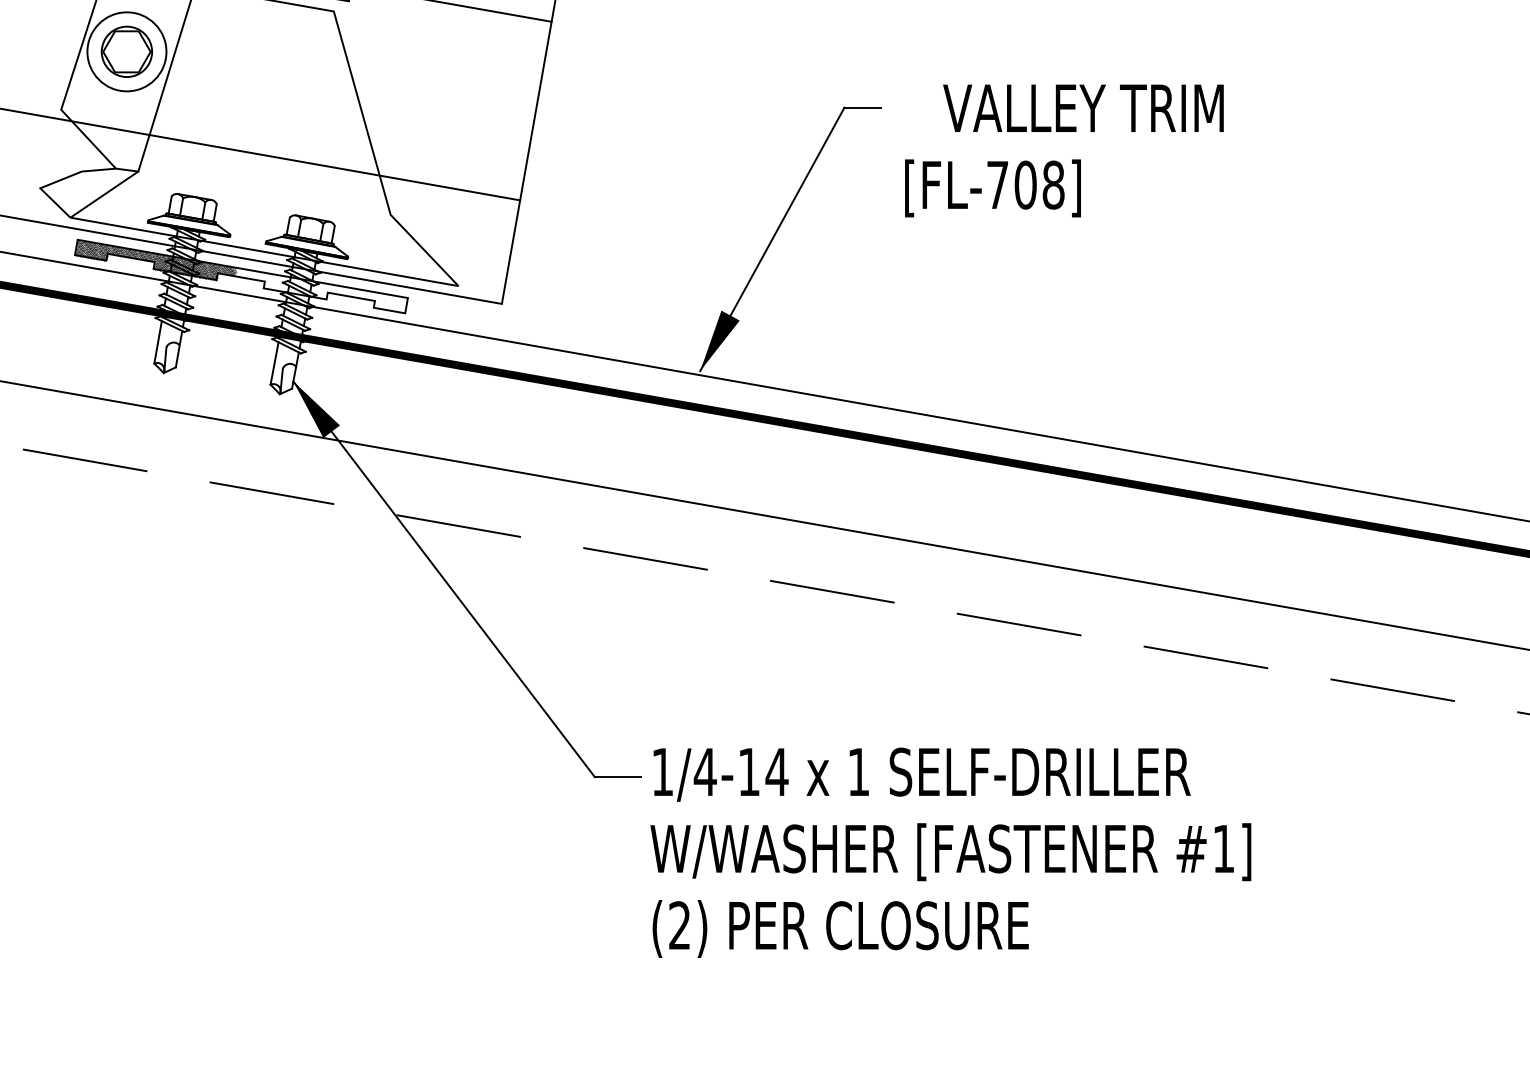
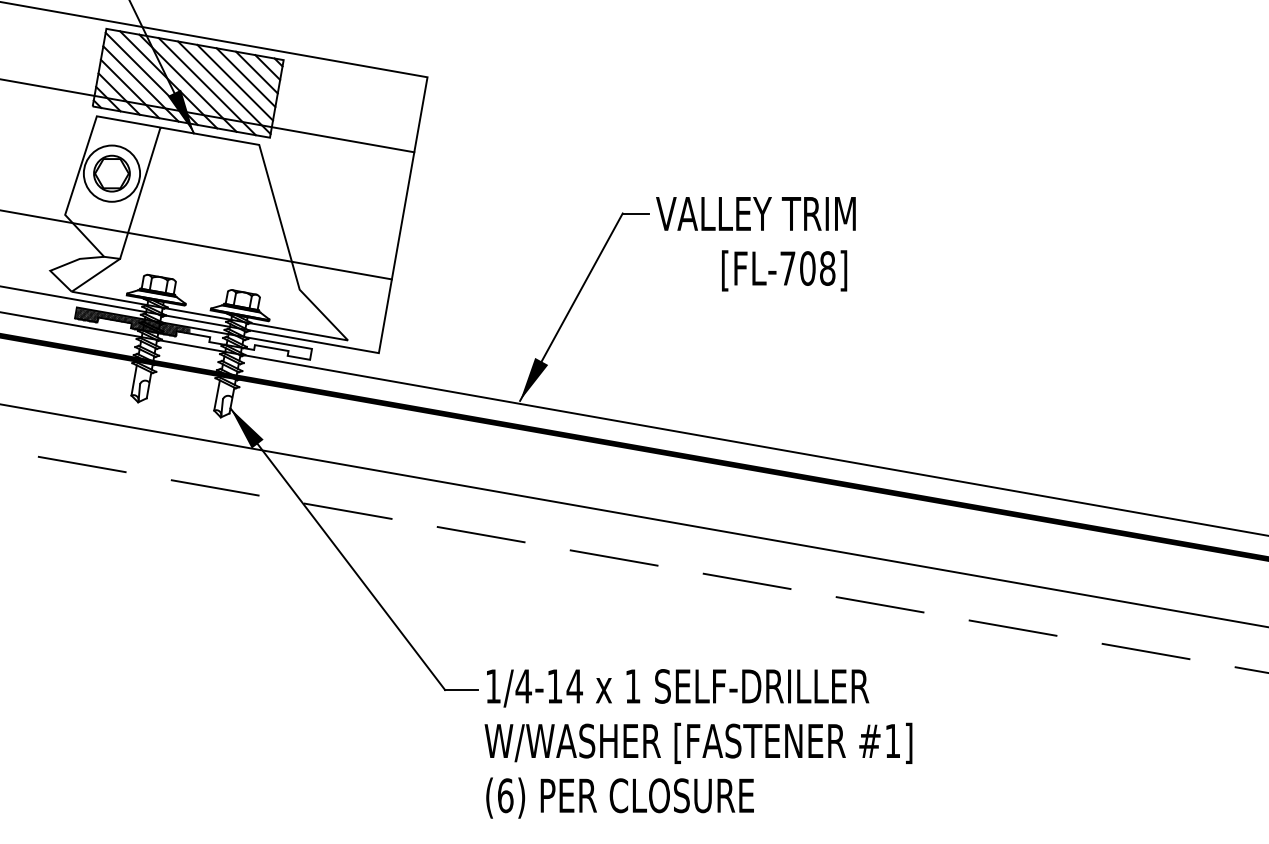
text: (1082, 107) -> (755, 213), moved
text: (992, 187) -> (784, 270), moved
text: (679, 925) -> (505, 795), (2) -> (6)

